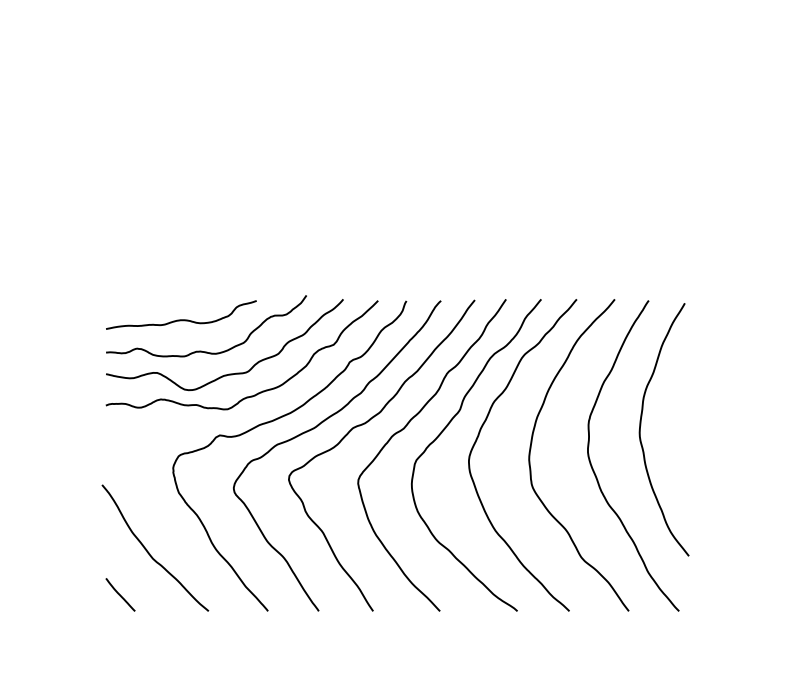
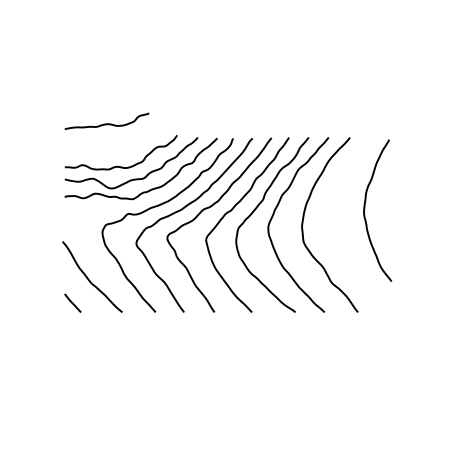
curve: (180, 318) -> (106, 123), moved
curve: (594, 466) -> (338, 231), removed

